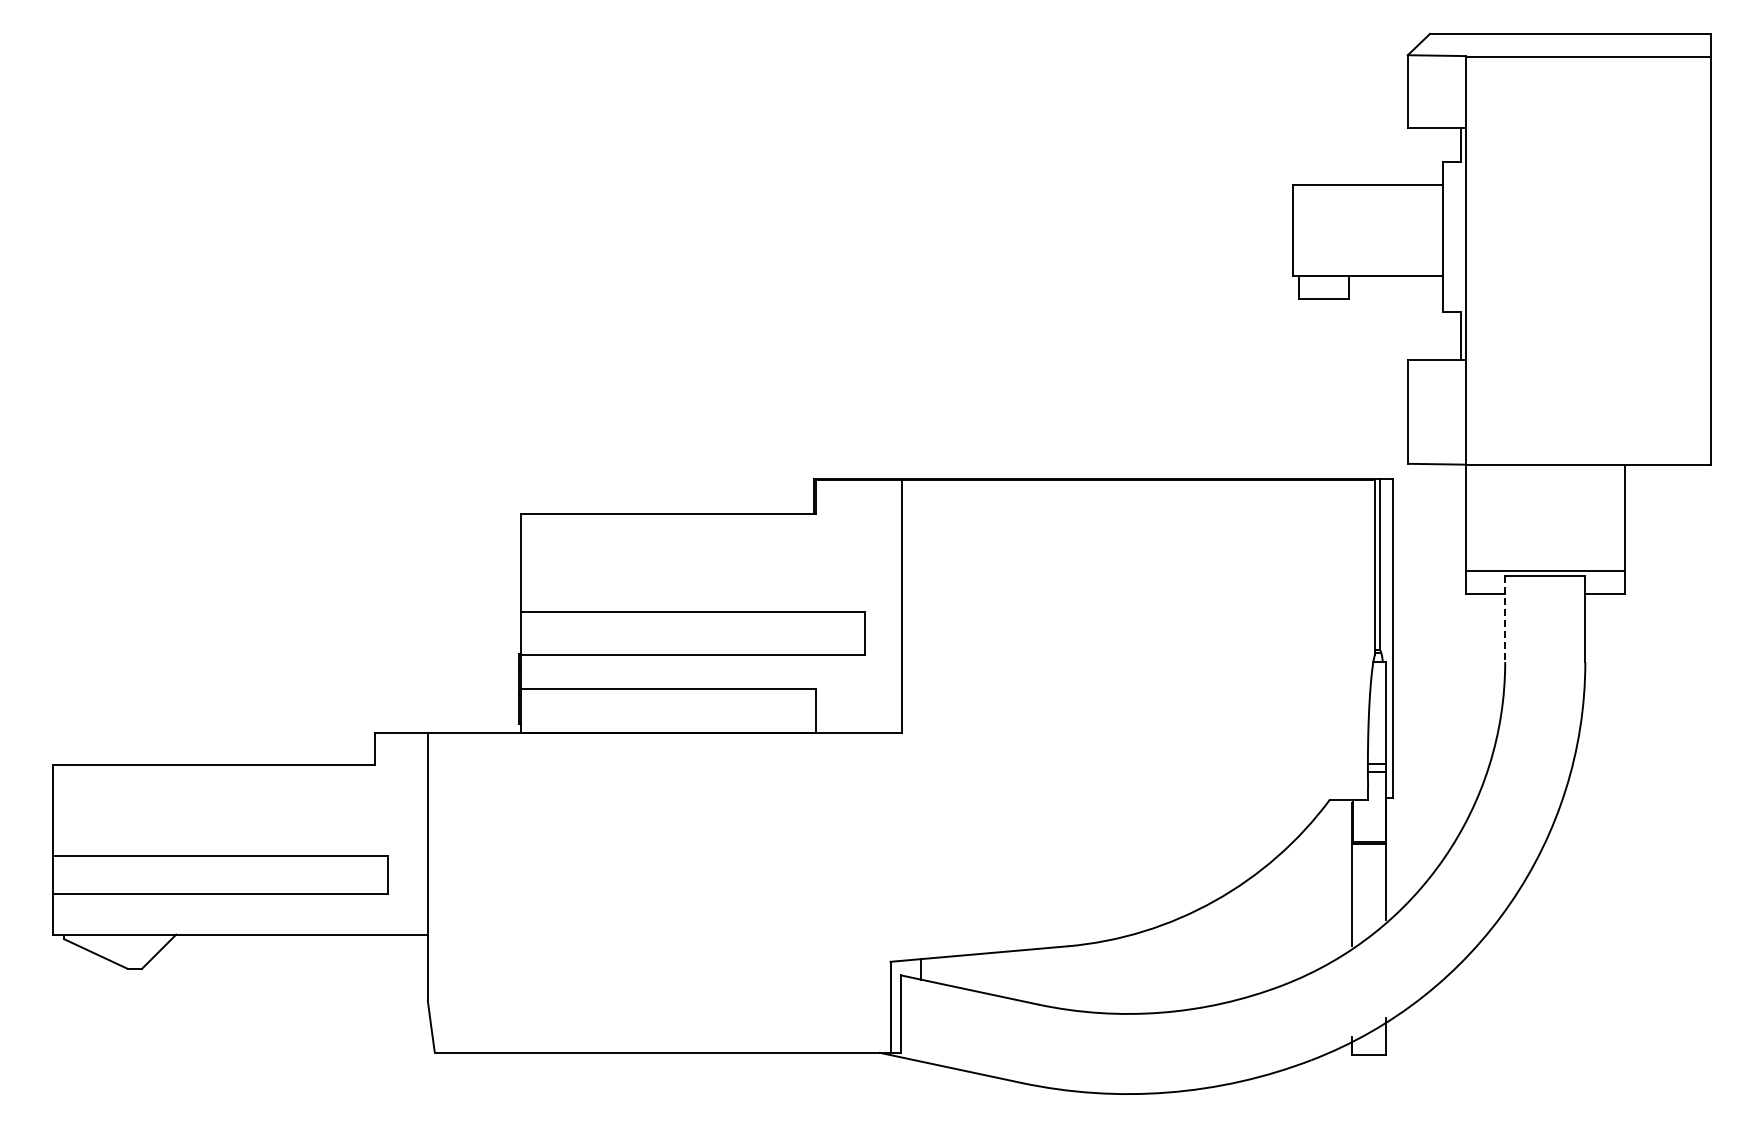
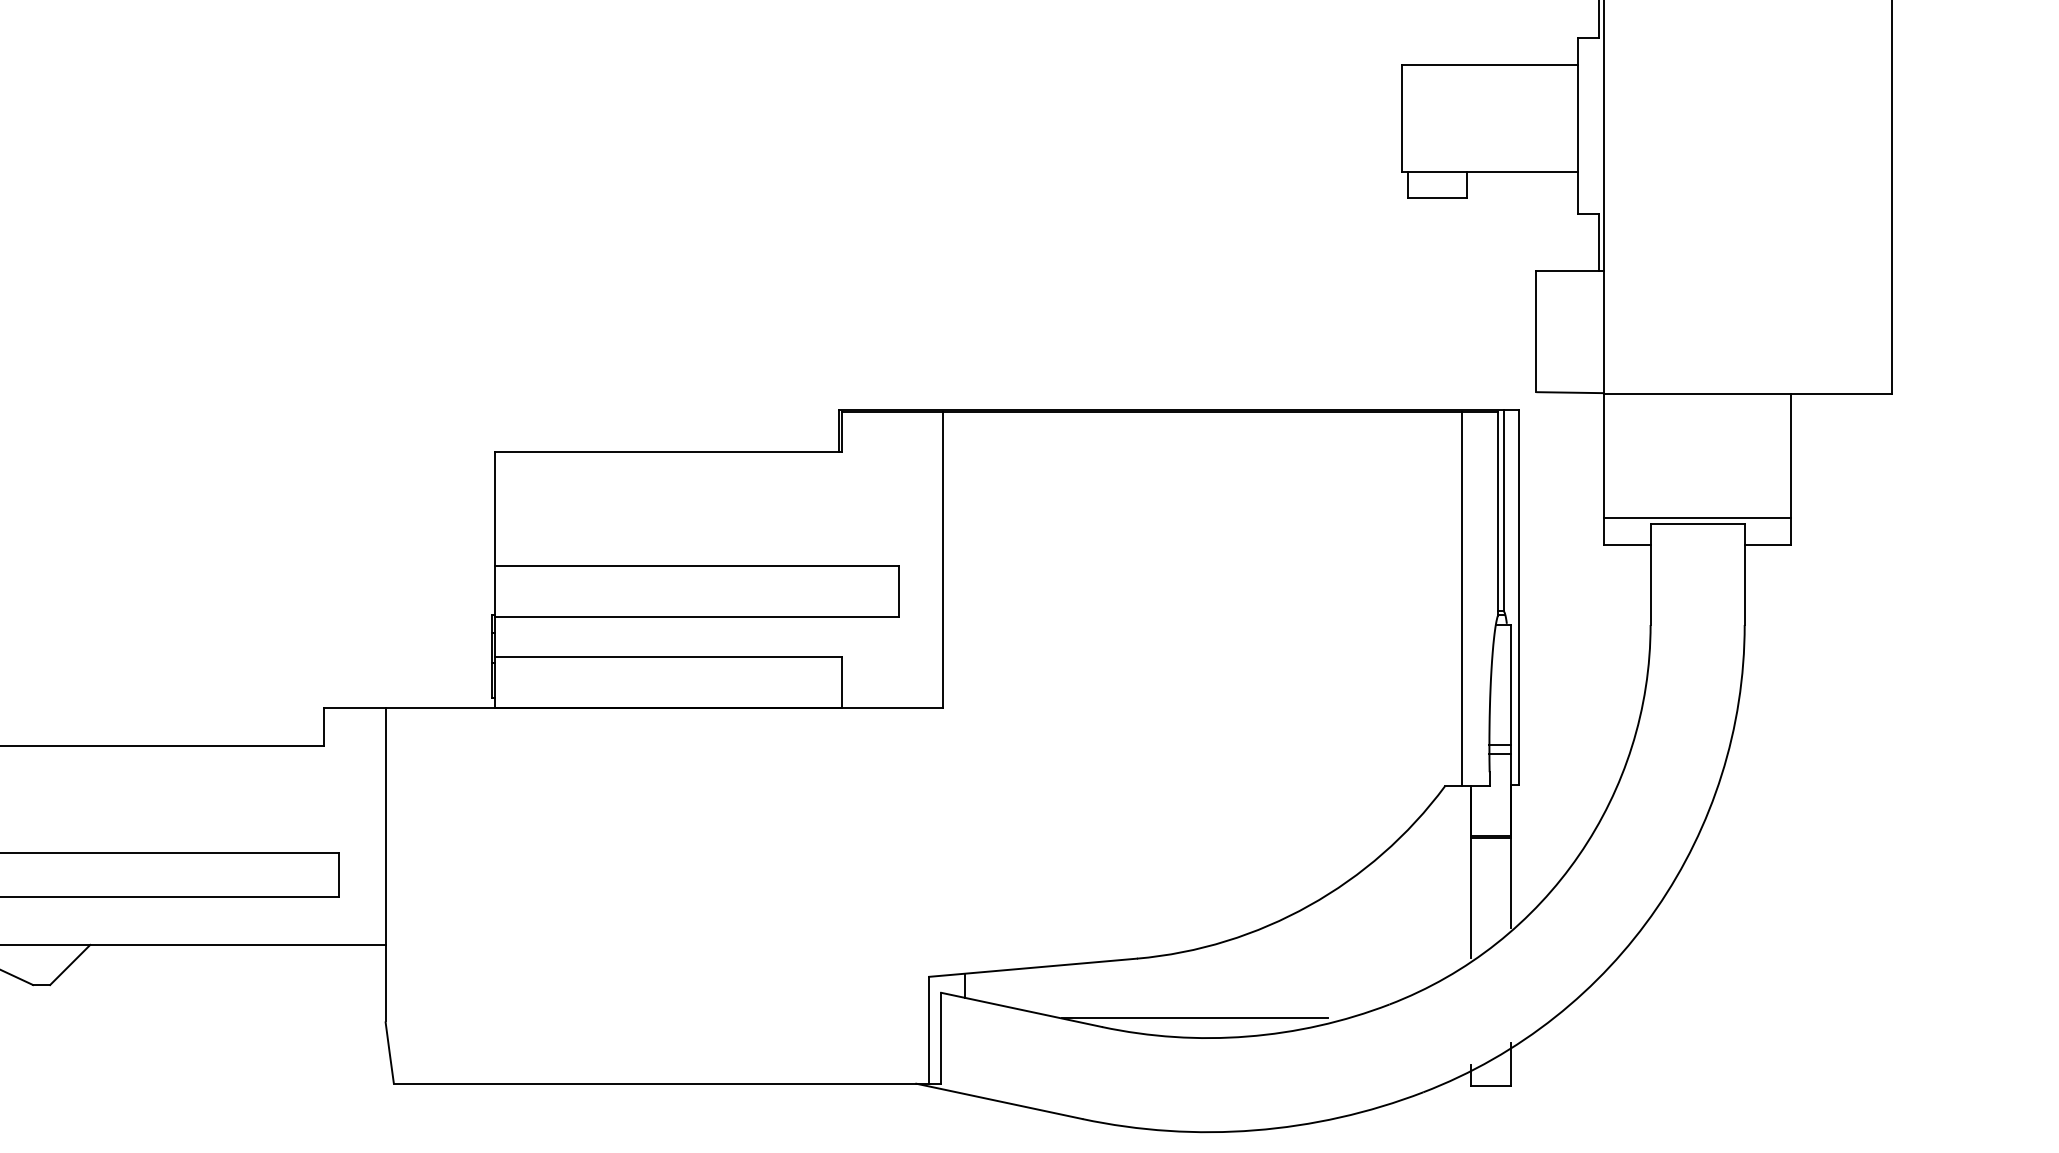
line: (1505, 619) -> (1650, 574), dashed -> solid
line: (1344, 639) -> (1461, 598), added
line: (1116, 997) -> (1194, 1018), added

